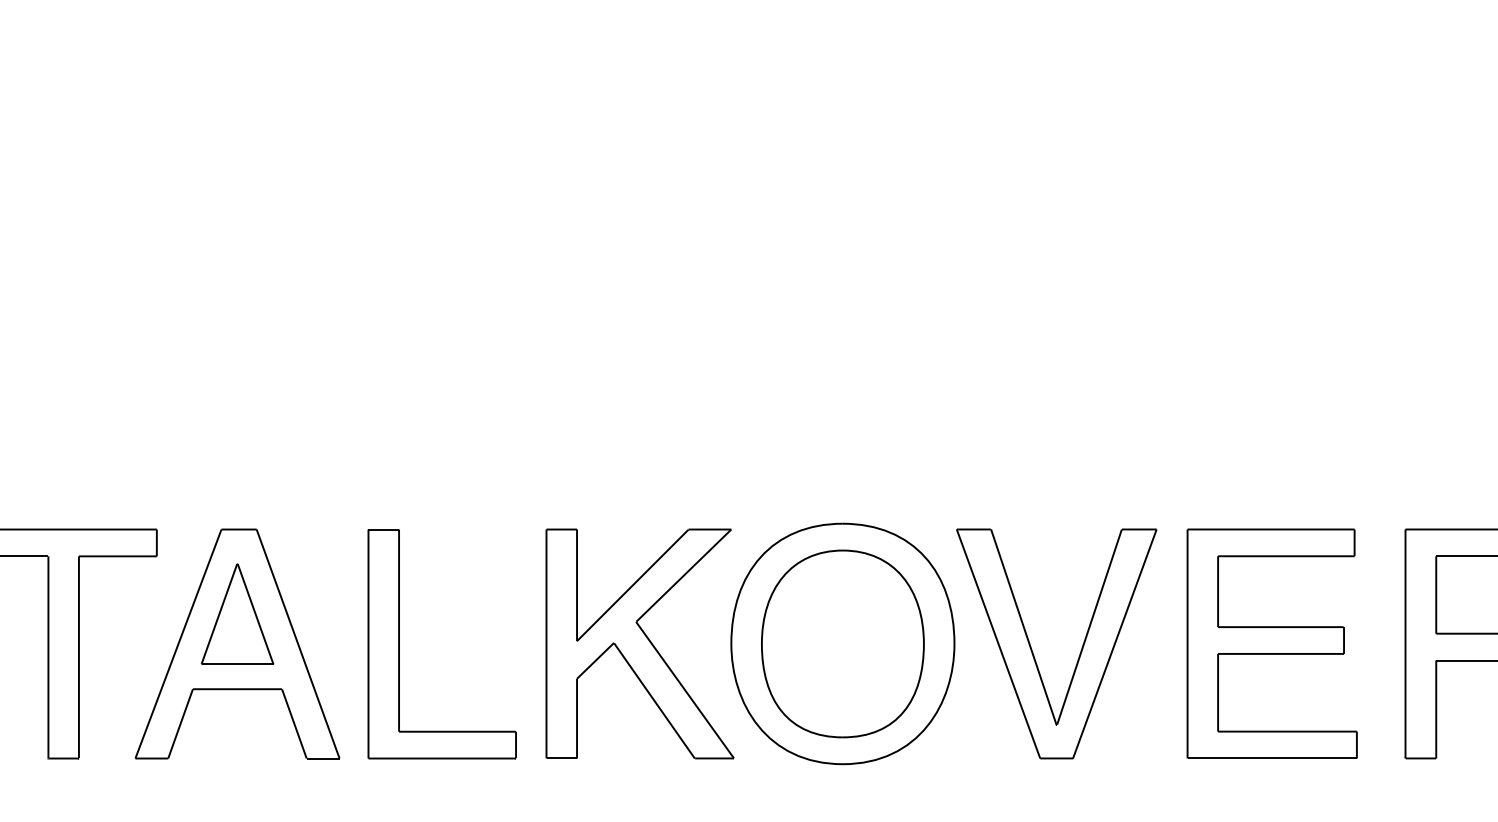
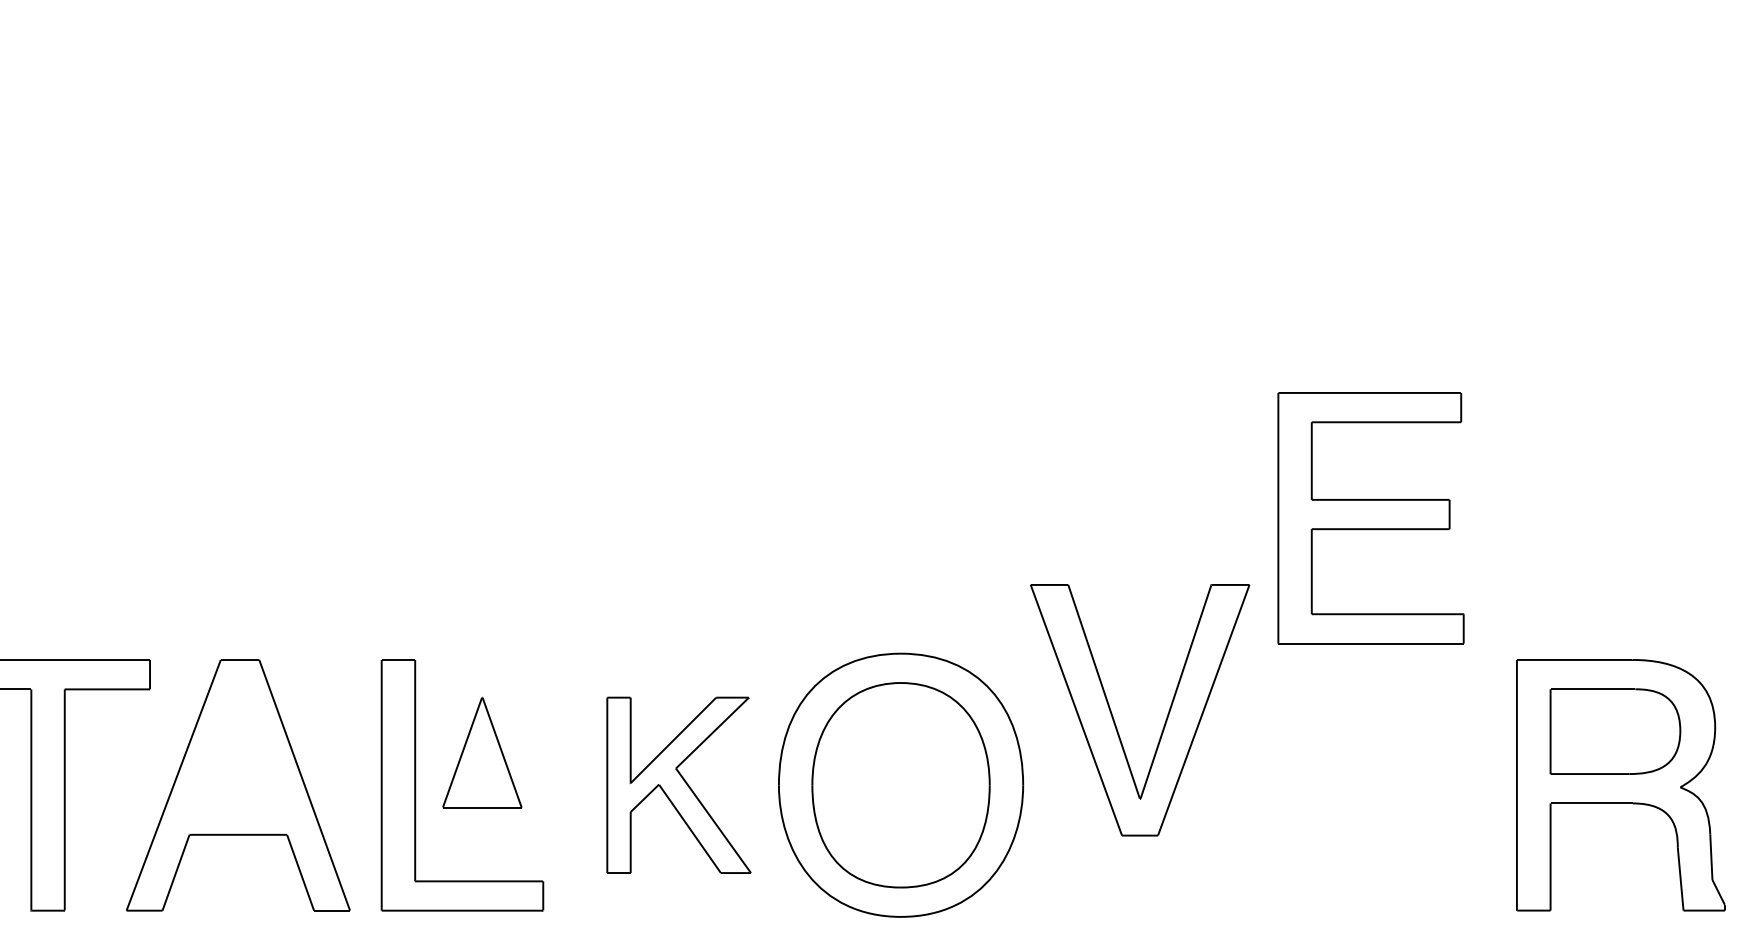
part: (237, 614) -> (482, 752), moved
part: (639, 644) -> (678, 785), size x0.7
part: (1271, 644) -> (1370, 518), moved
part: (1079, 652) -> (1165, 719), moved

